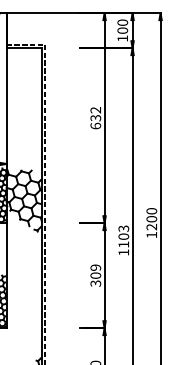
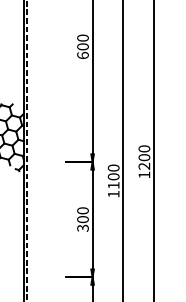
text: (95, 114) -> (82, 42), 632 -> 600
text: (123, 228) -> (113, 167), 1103 -> 1100
text: (95, 267) -> (82, 210), 309 -> 300

